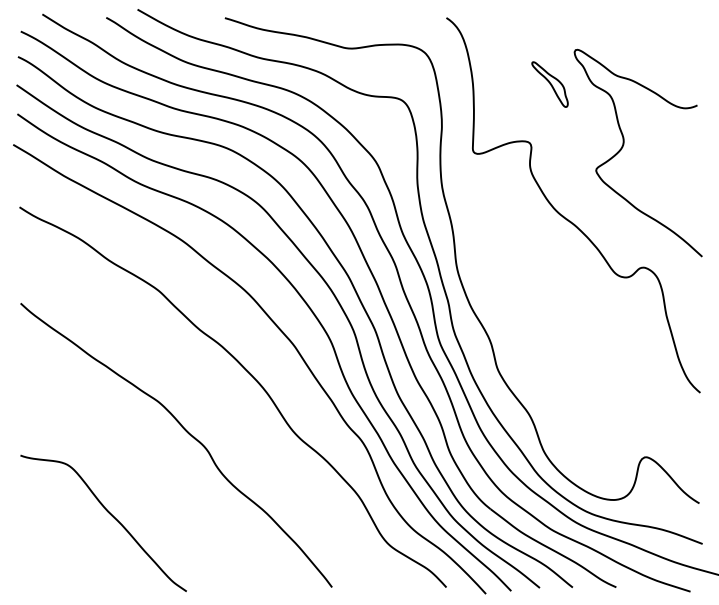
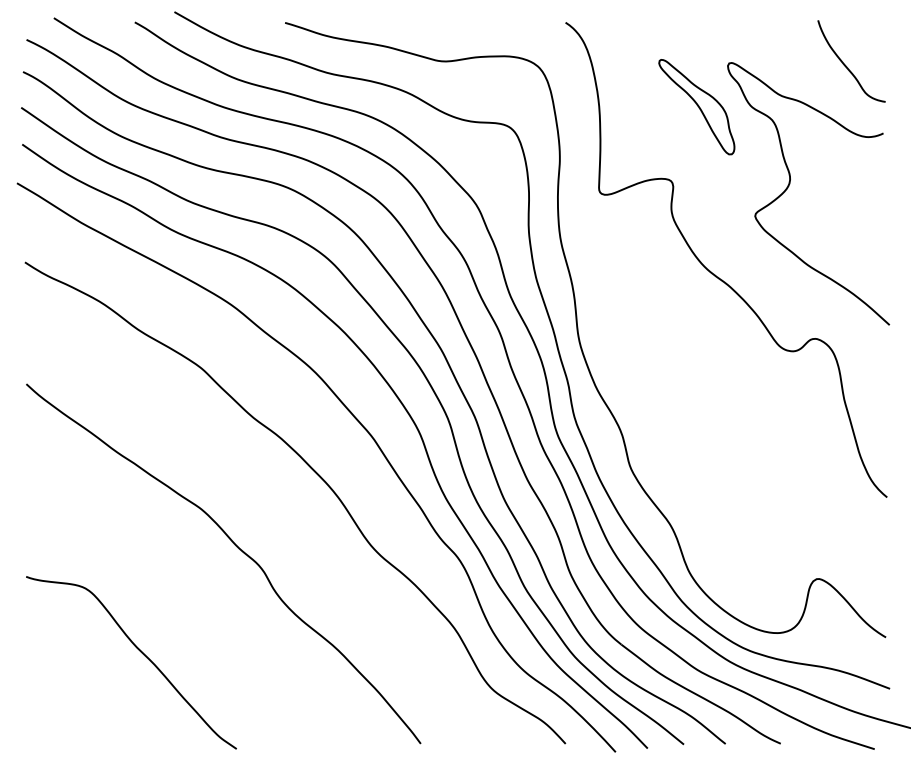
curve: (668, 51) -> (846, 65), added
part: (549, 84) -> (696, 106), size x1.67

